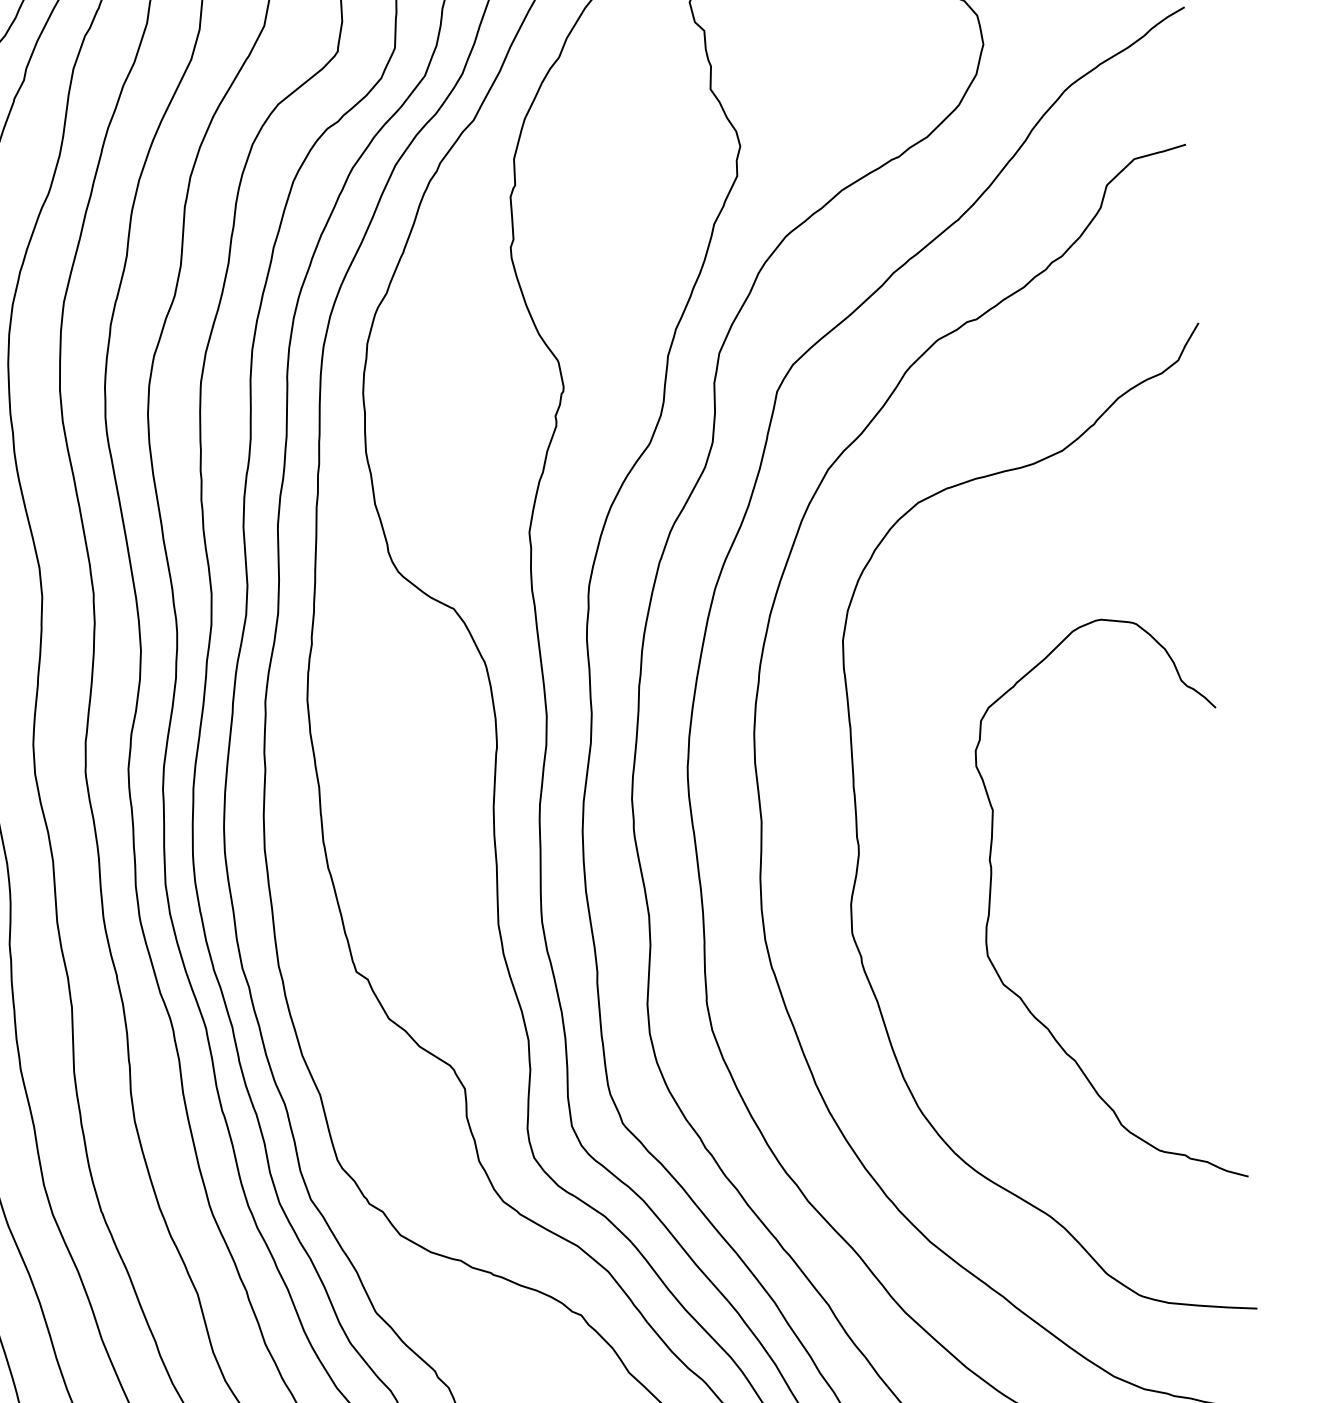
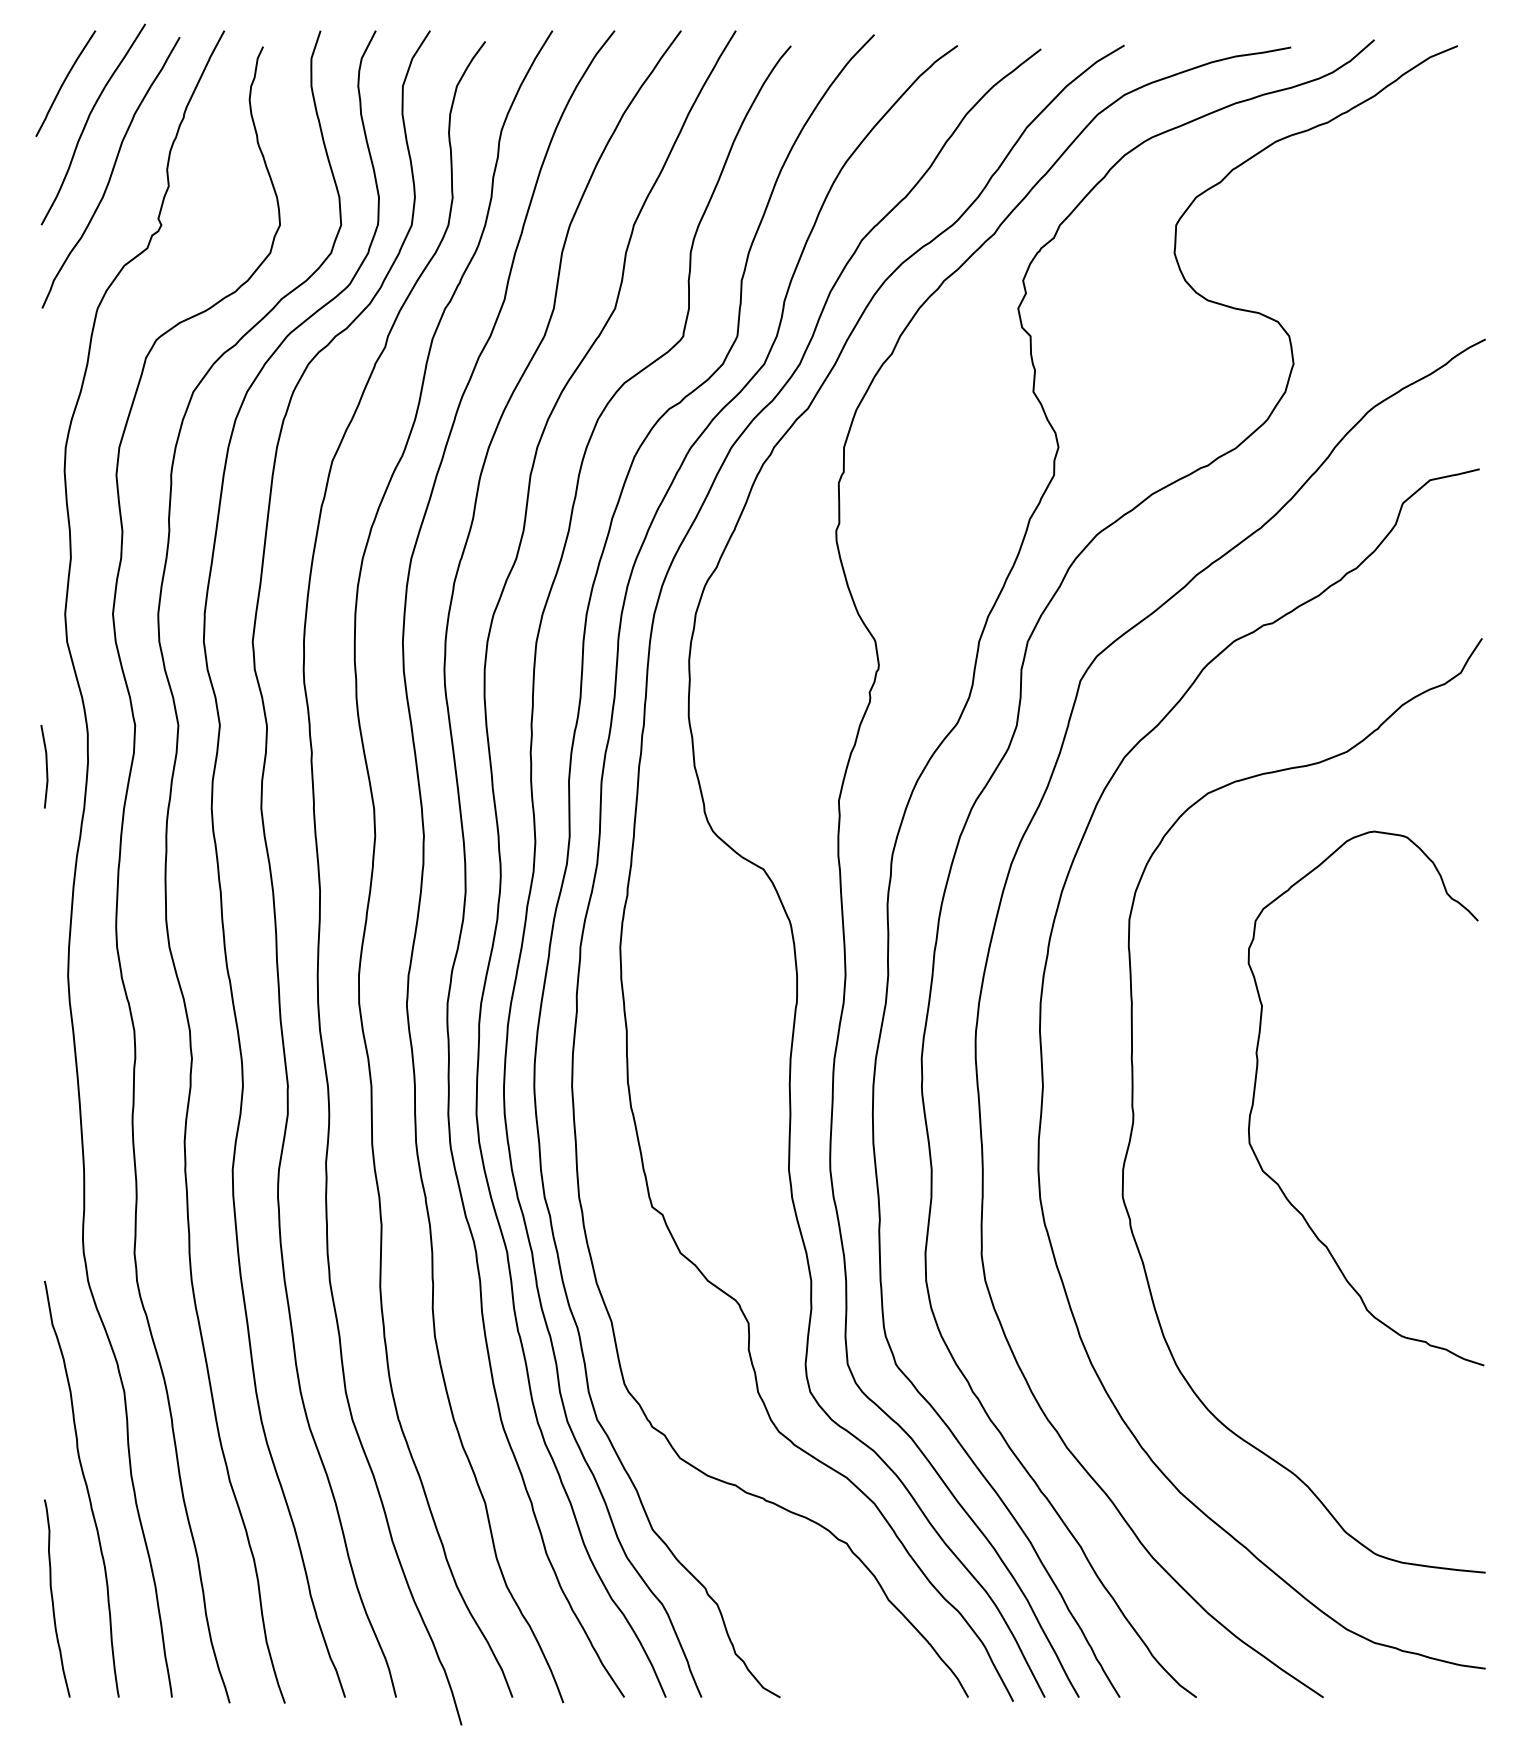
curve: (991, 892) -> (1256, 1083), moved

